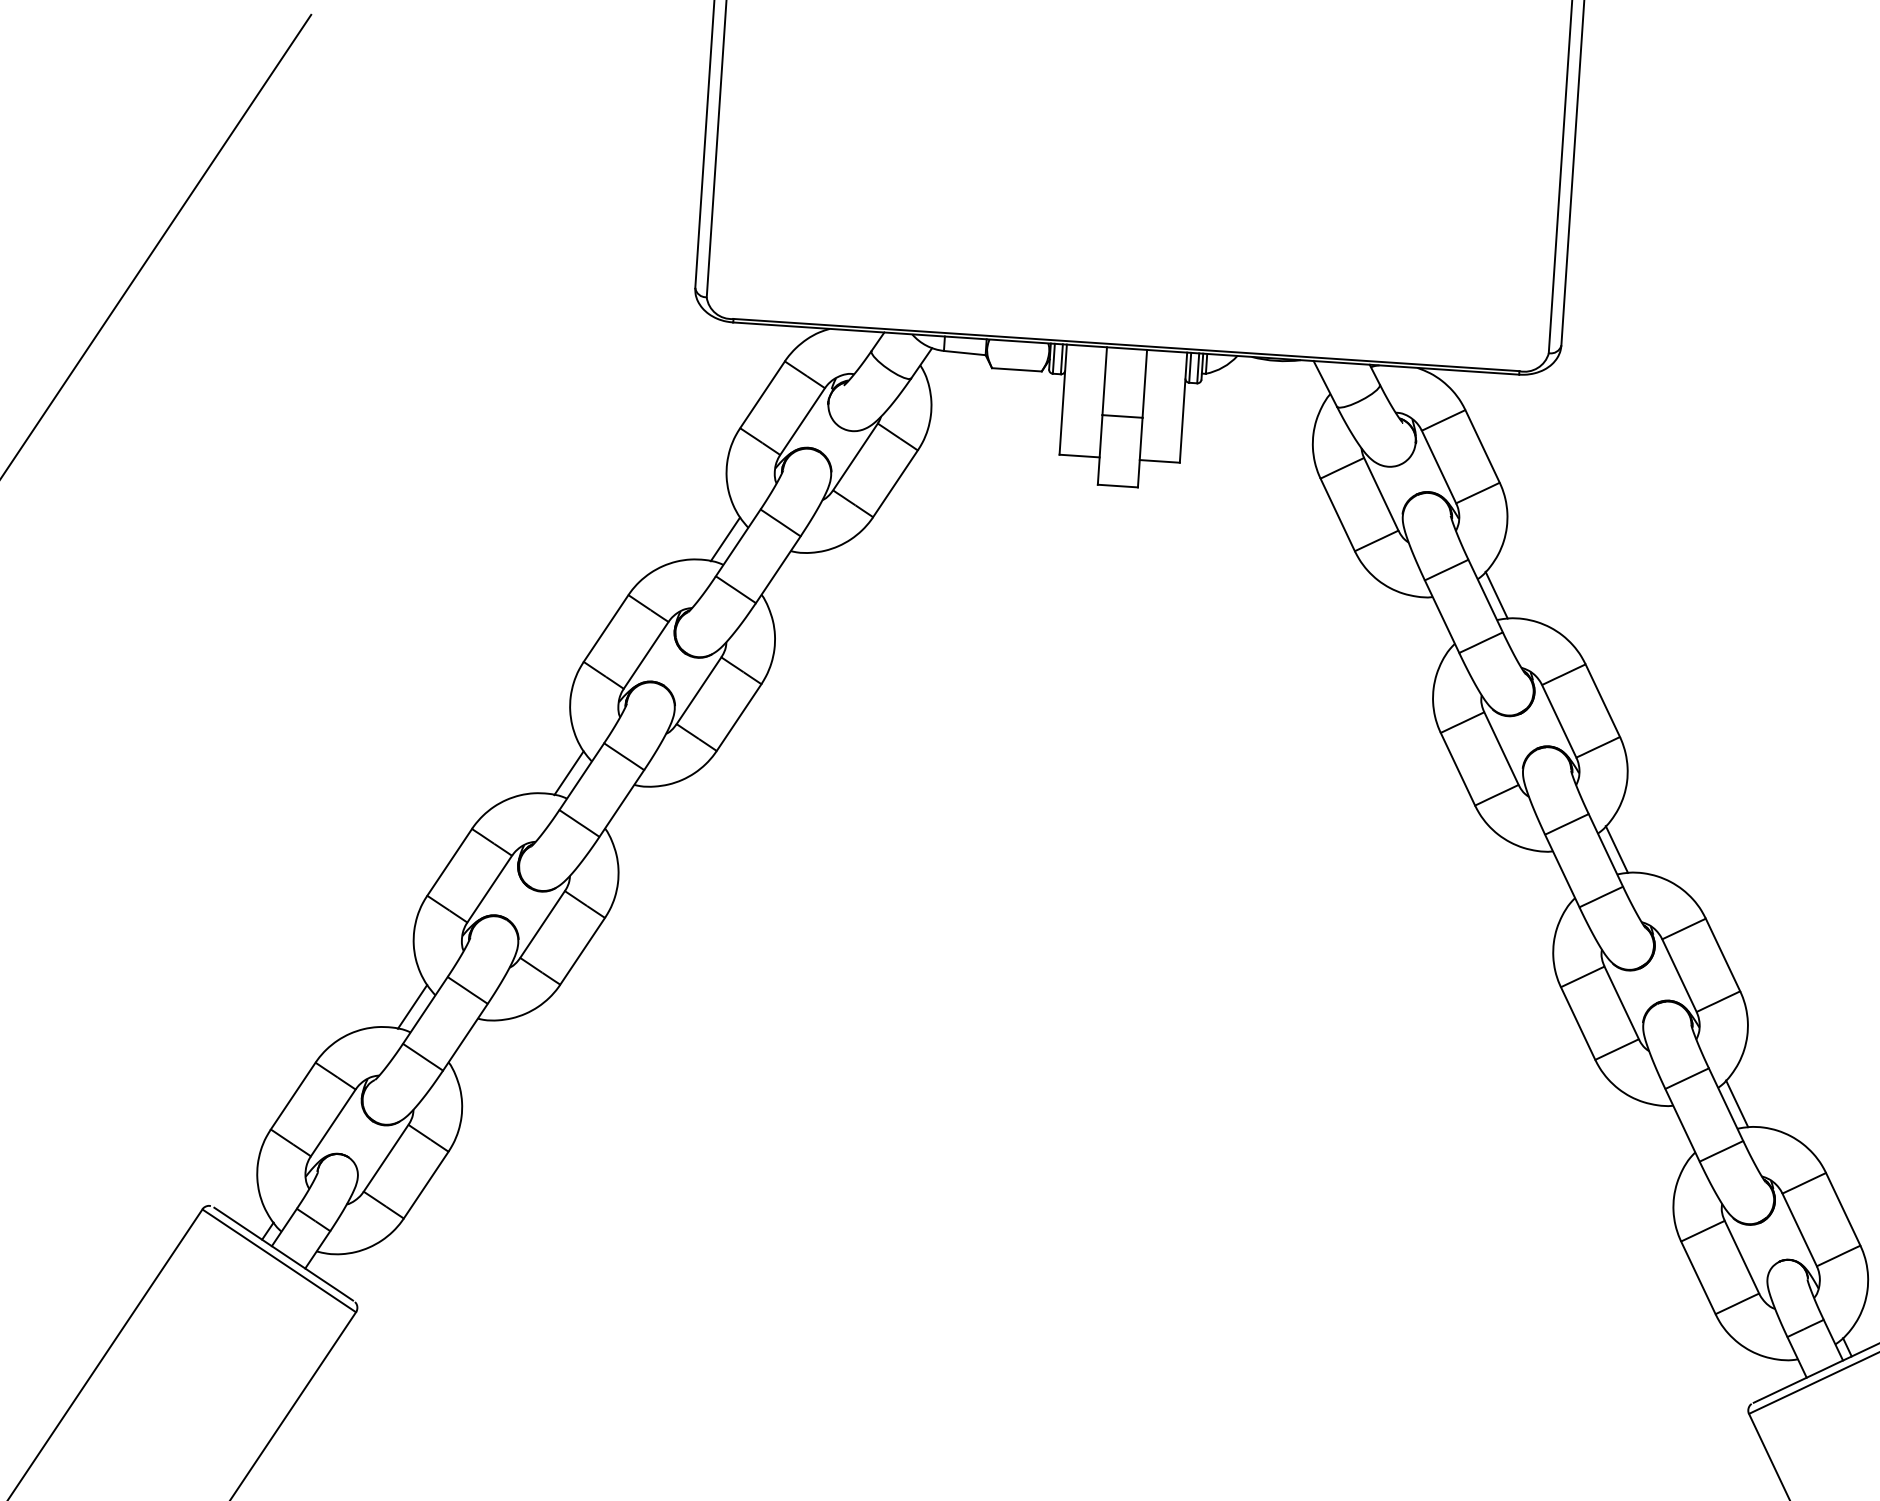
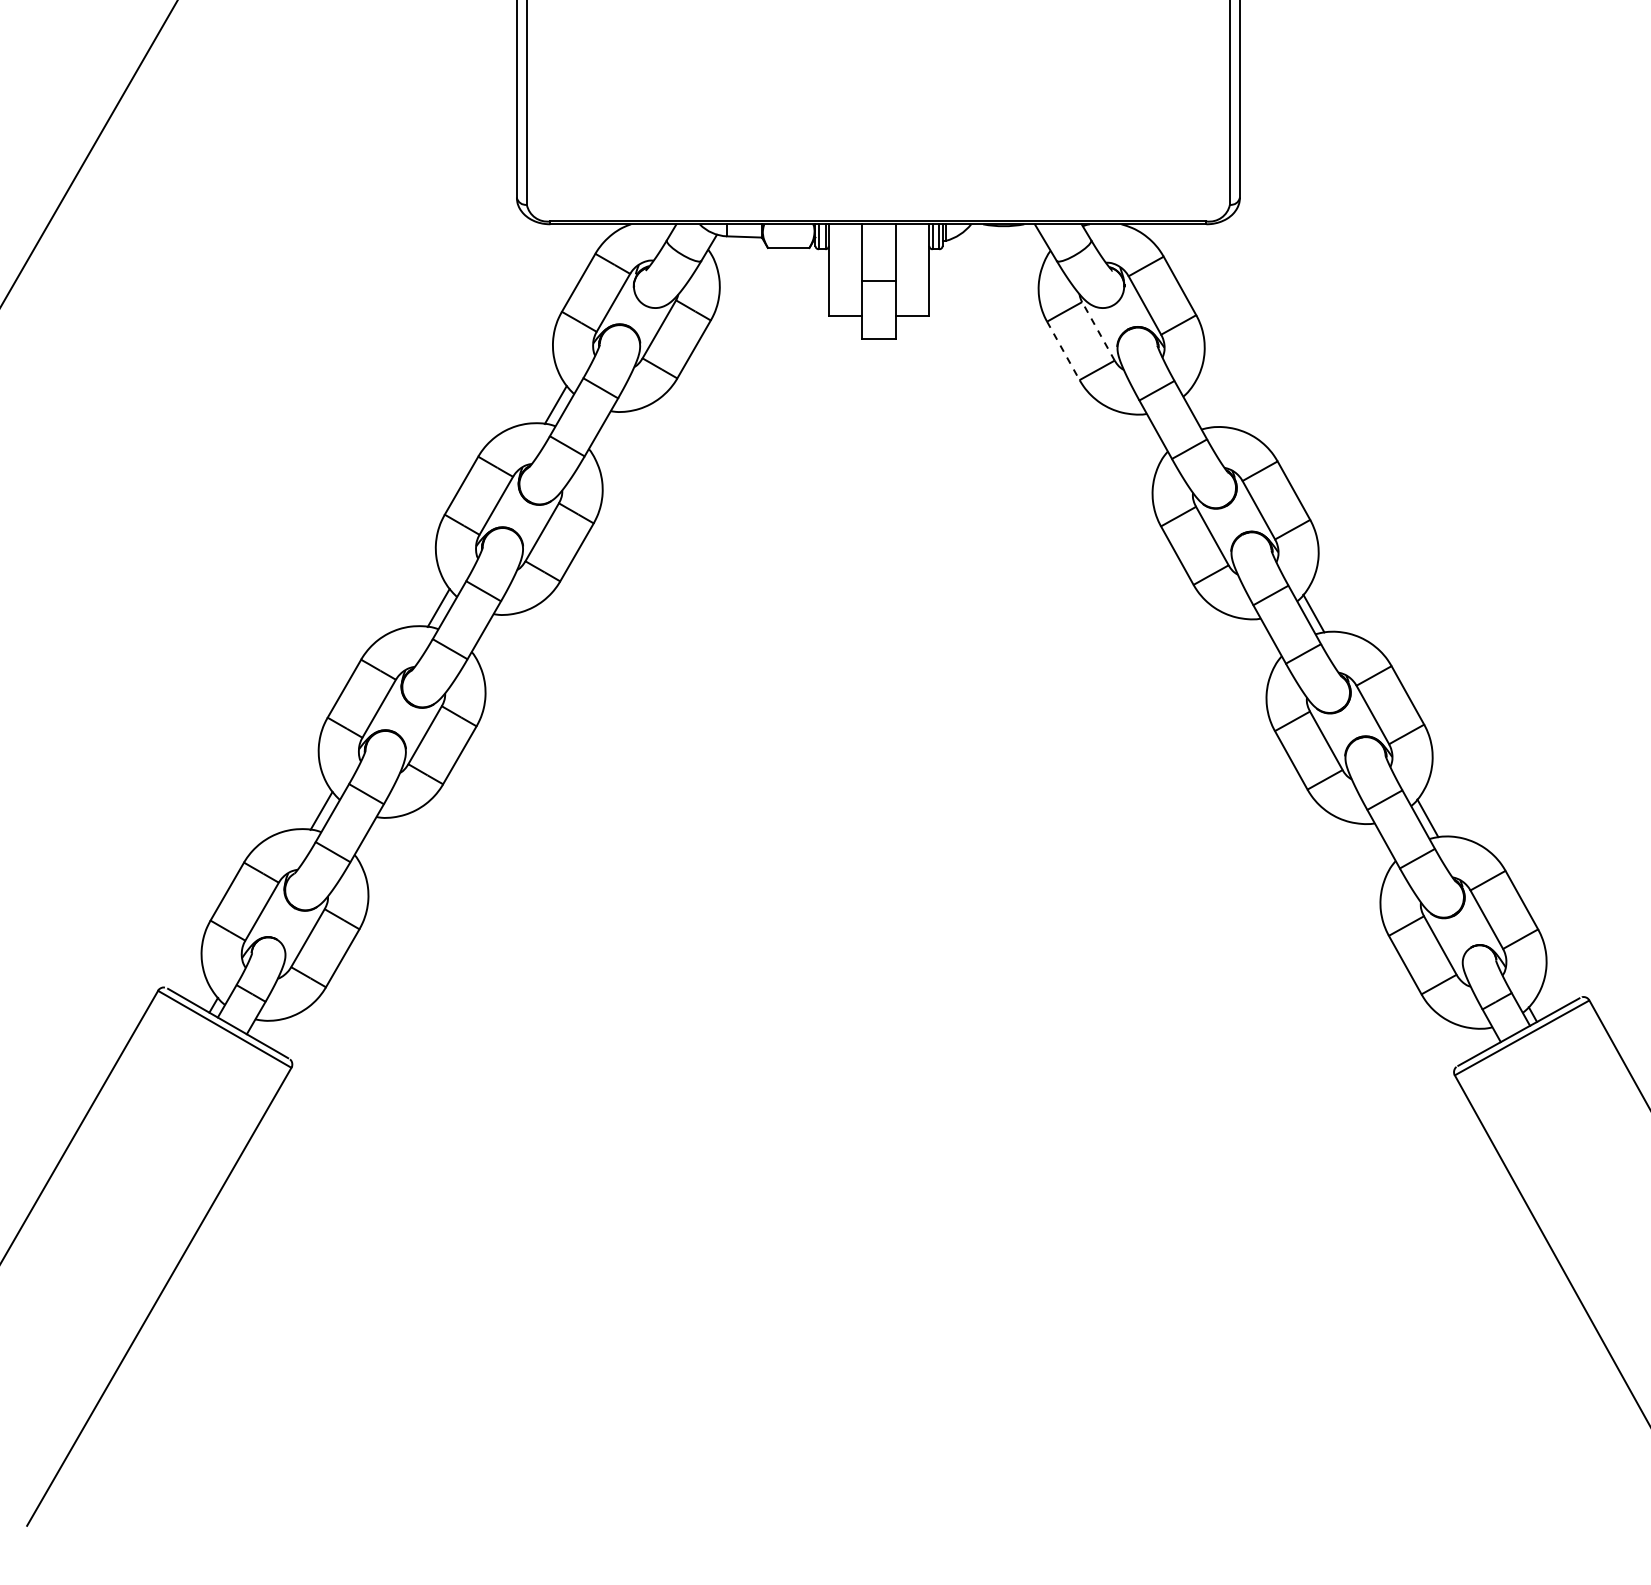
line: (1381, 493) -> (1098, 330), solid -> dashed
line: (1337, 515) -> (1063, 351), solid -> dashed
line: (1496, 594) -> (1199, 408), removed

